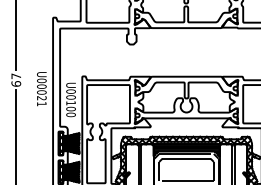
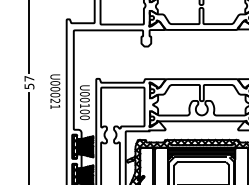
text: (16, 83) -> (29, 86), 67 -> 57

